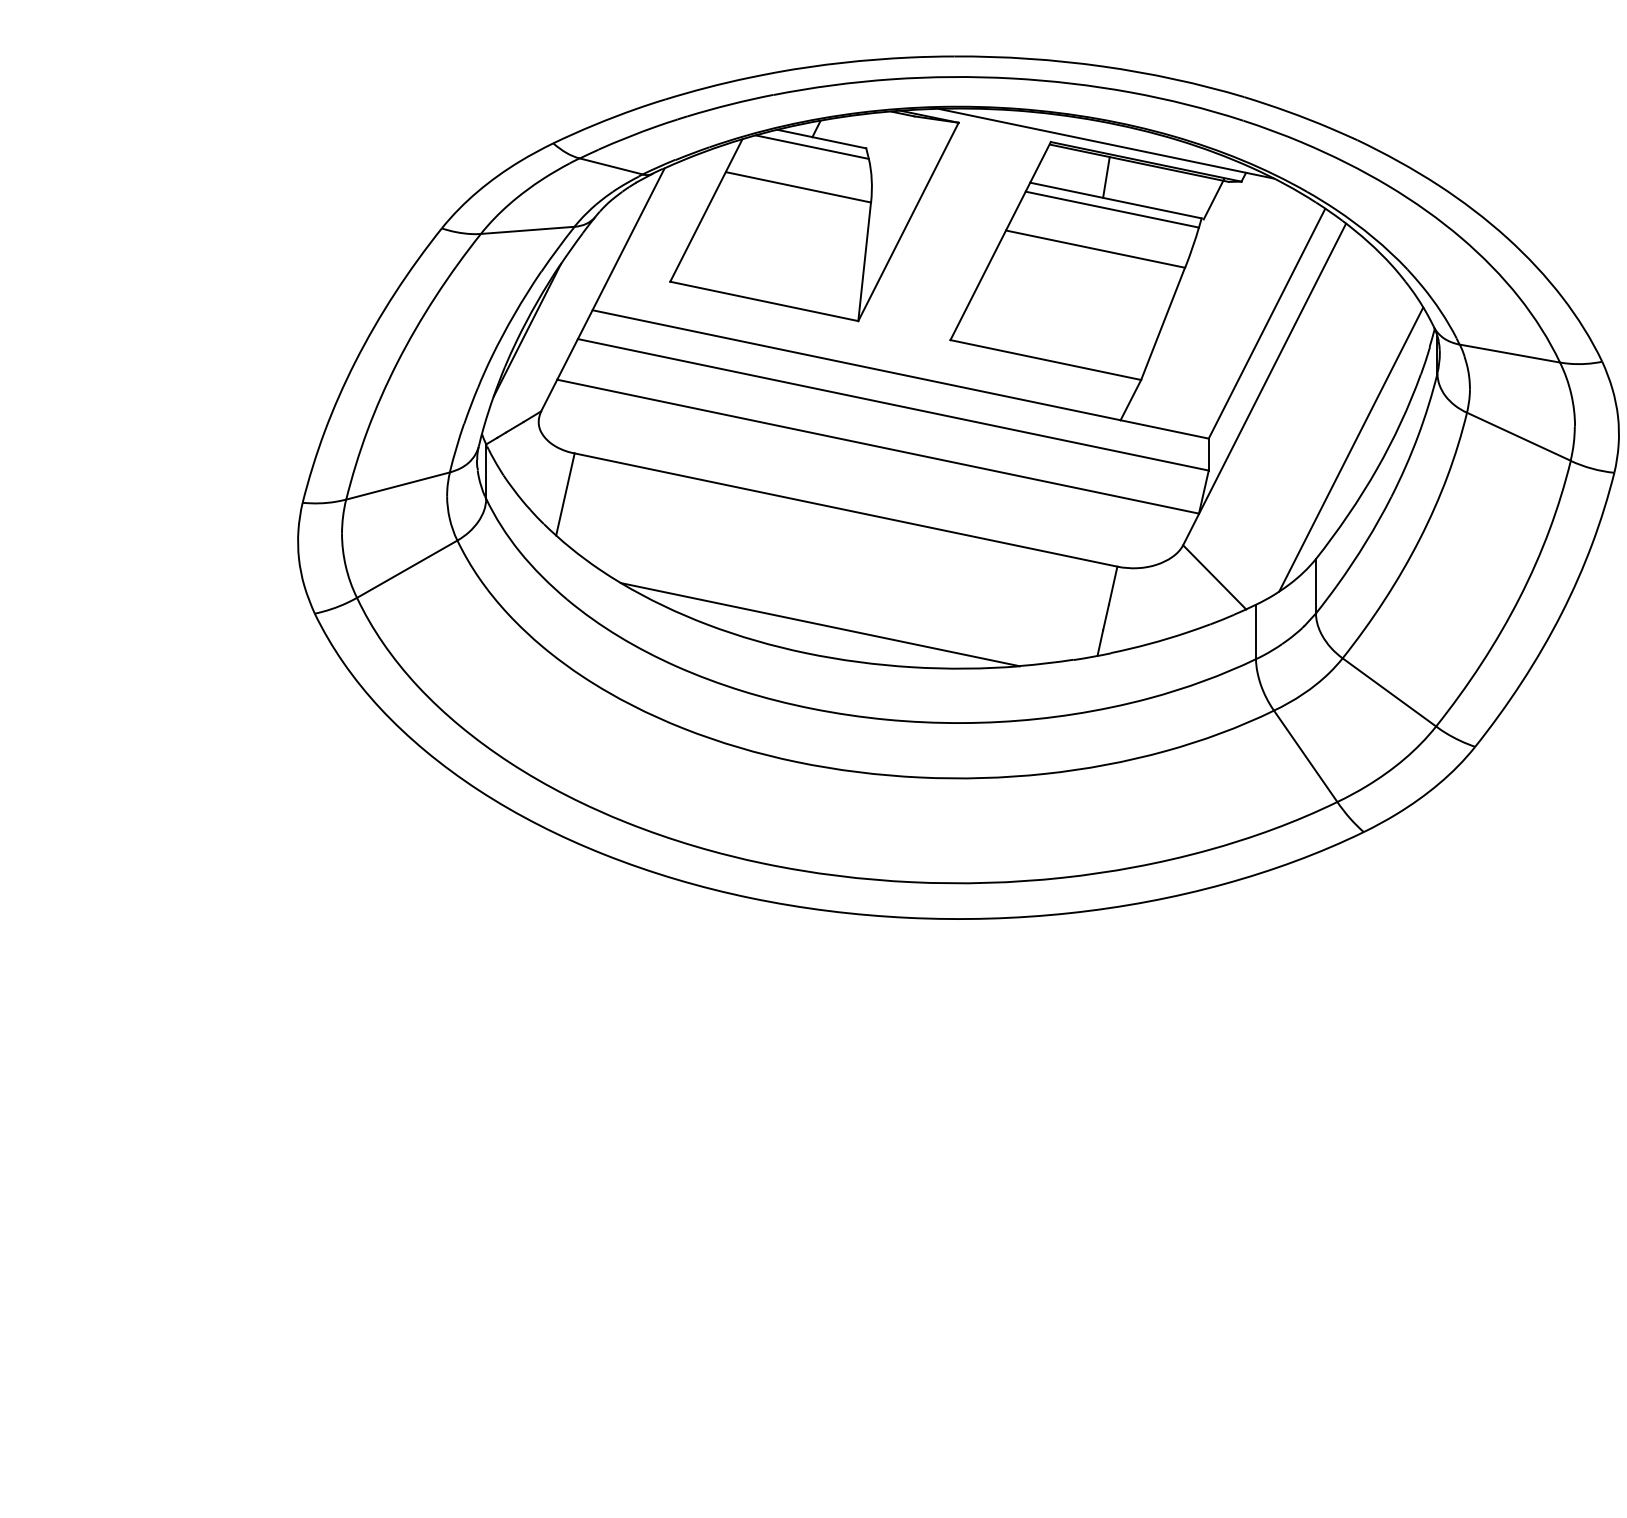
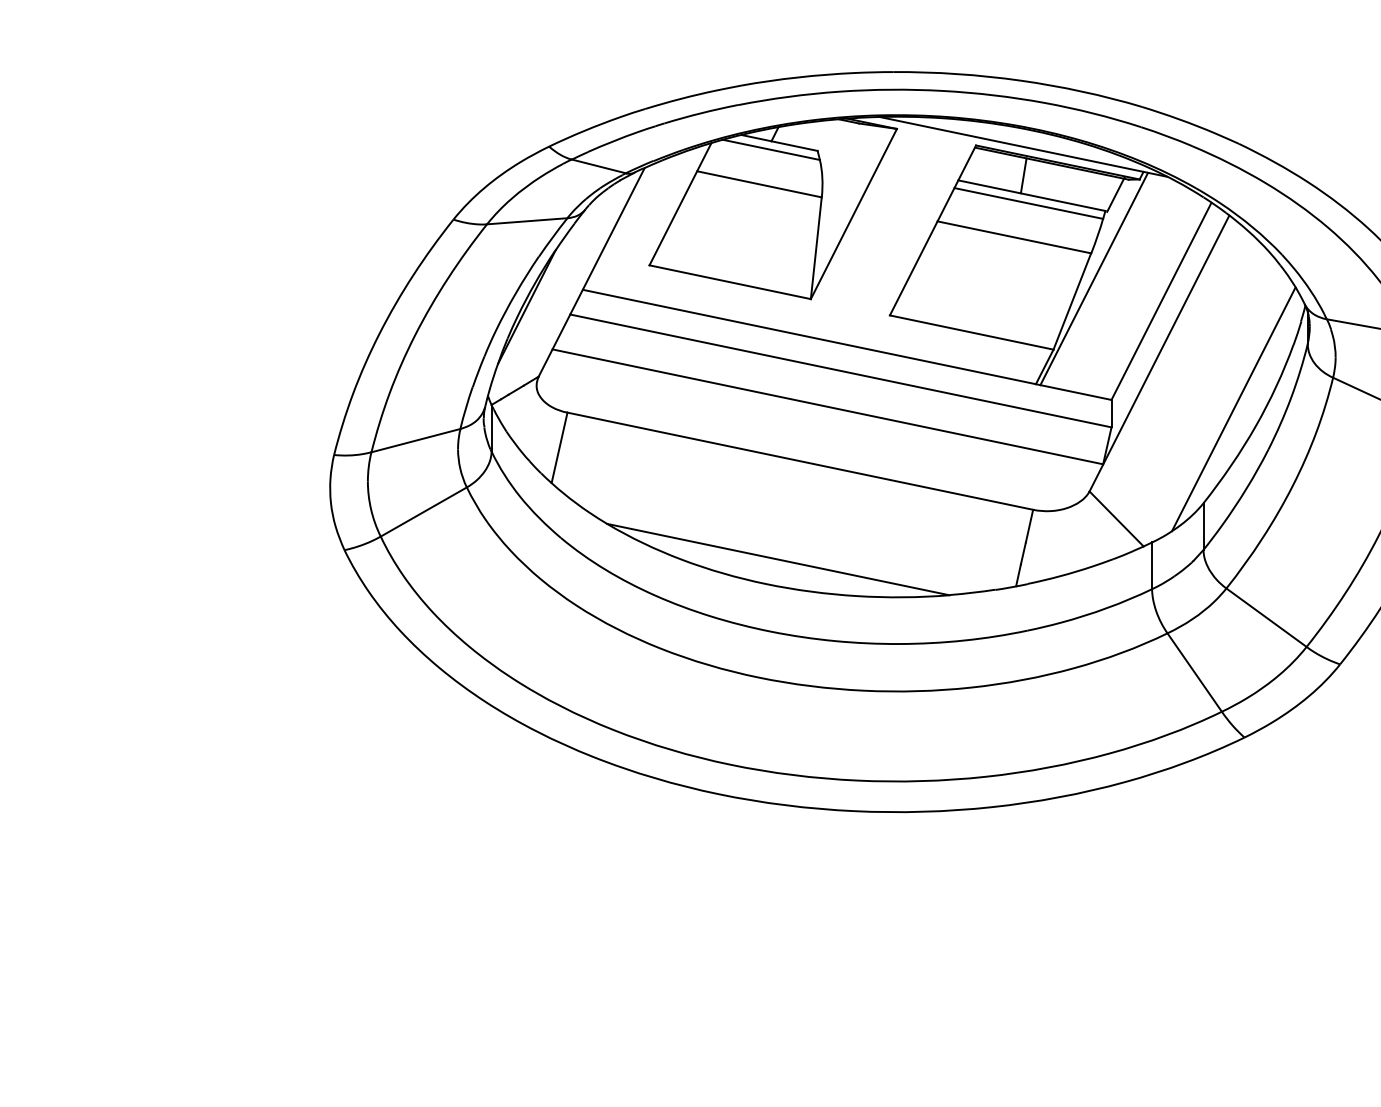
line: (1188, 297) -> (1094, 278), added

